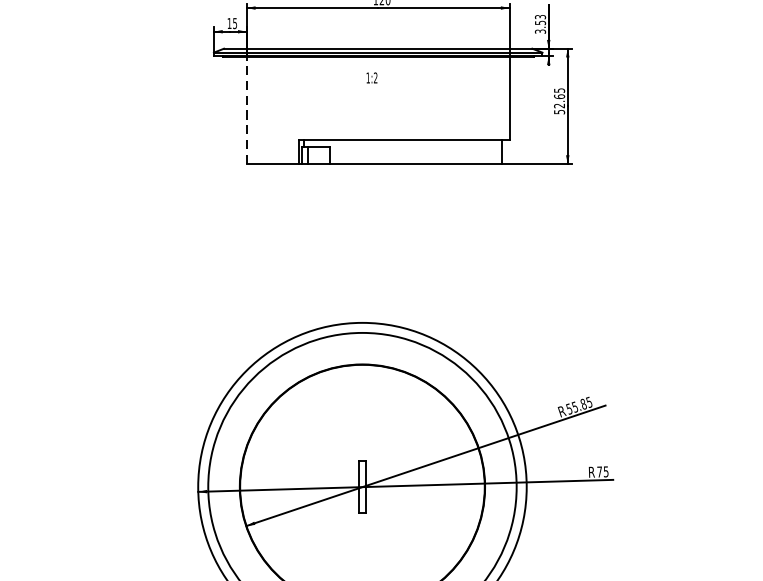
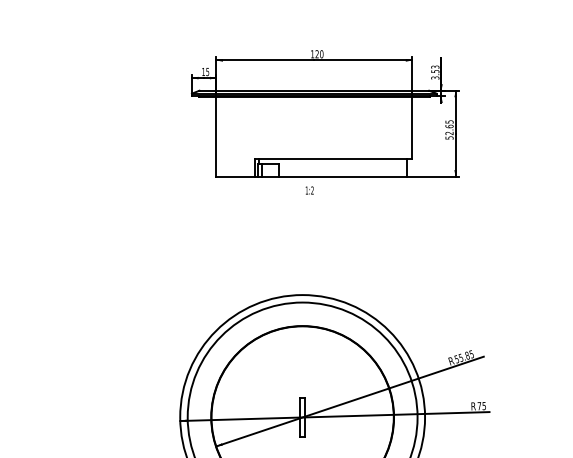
text: (371, 77) -> (309, 190), moved
line: (246, 110) -> (216, 136), dashed -> solid

